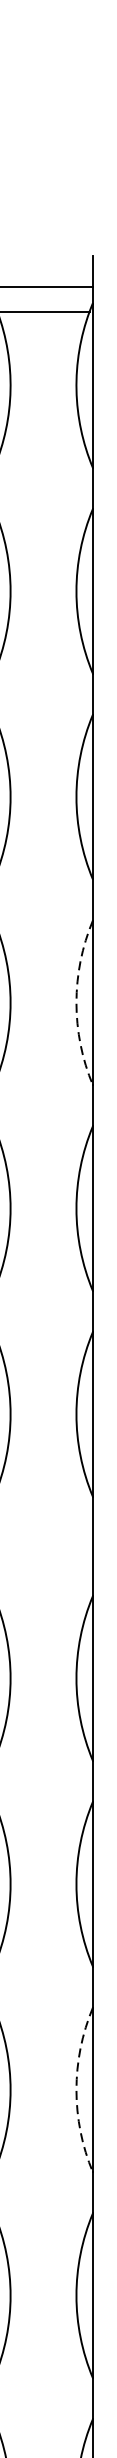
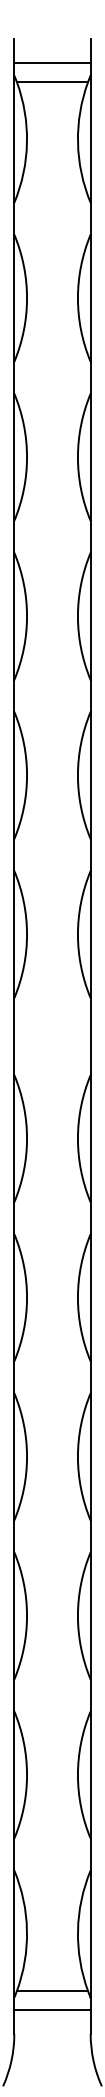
arc: (75, 1002) -> (77, 616), dashed -> solid
arc: (75, 2089) -> (77, 1456), dashed -> solid

